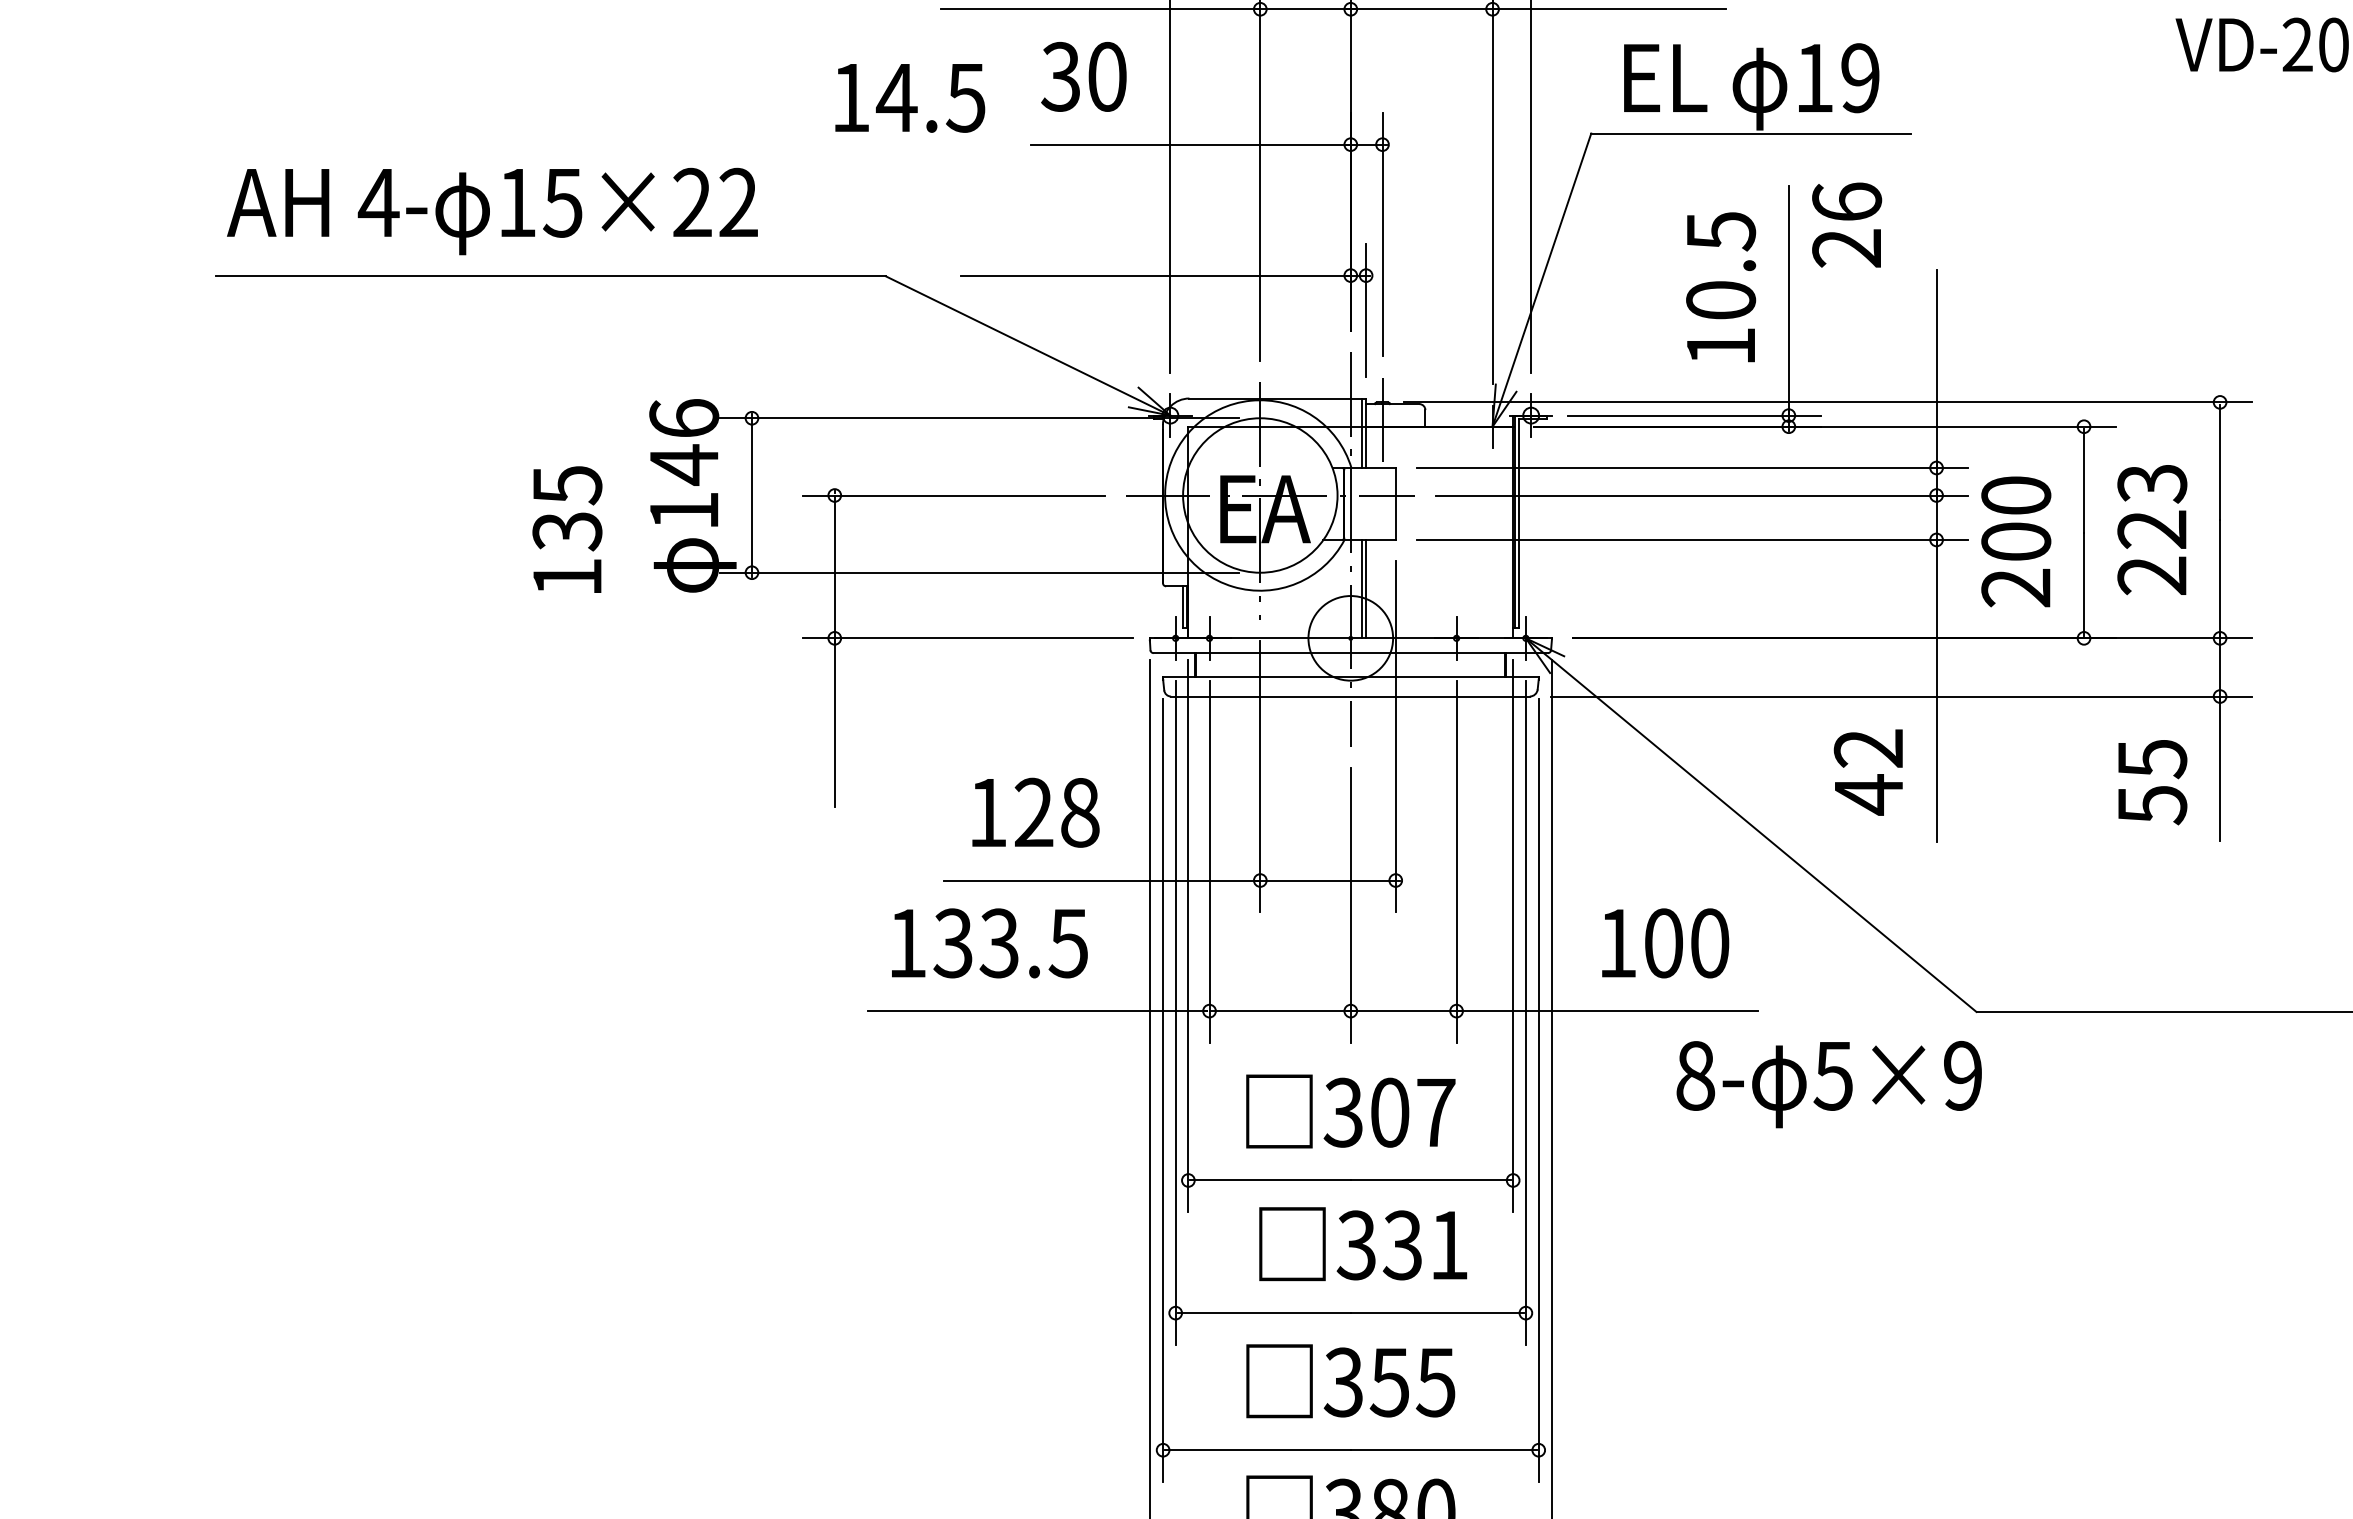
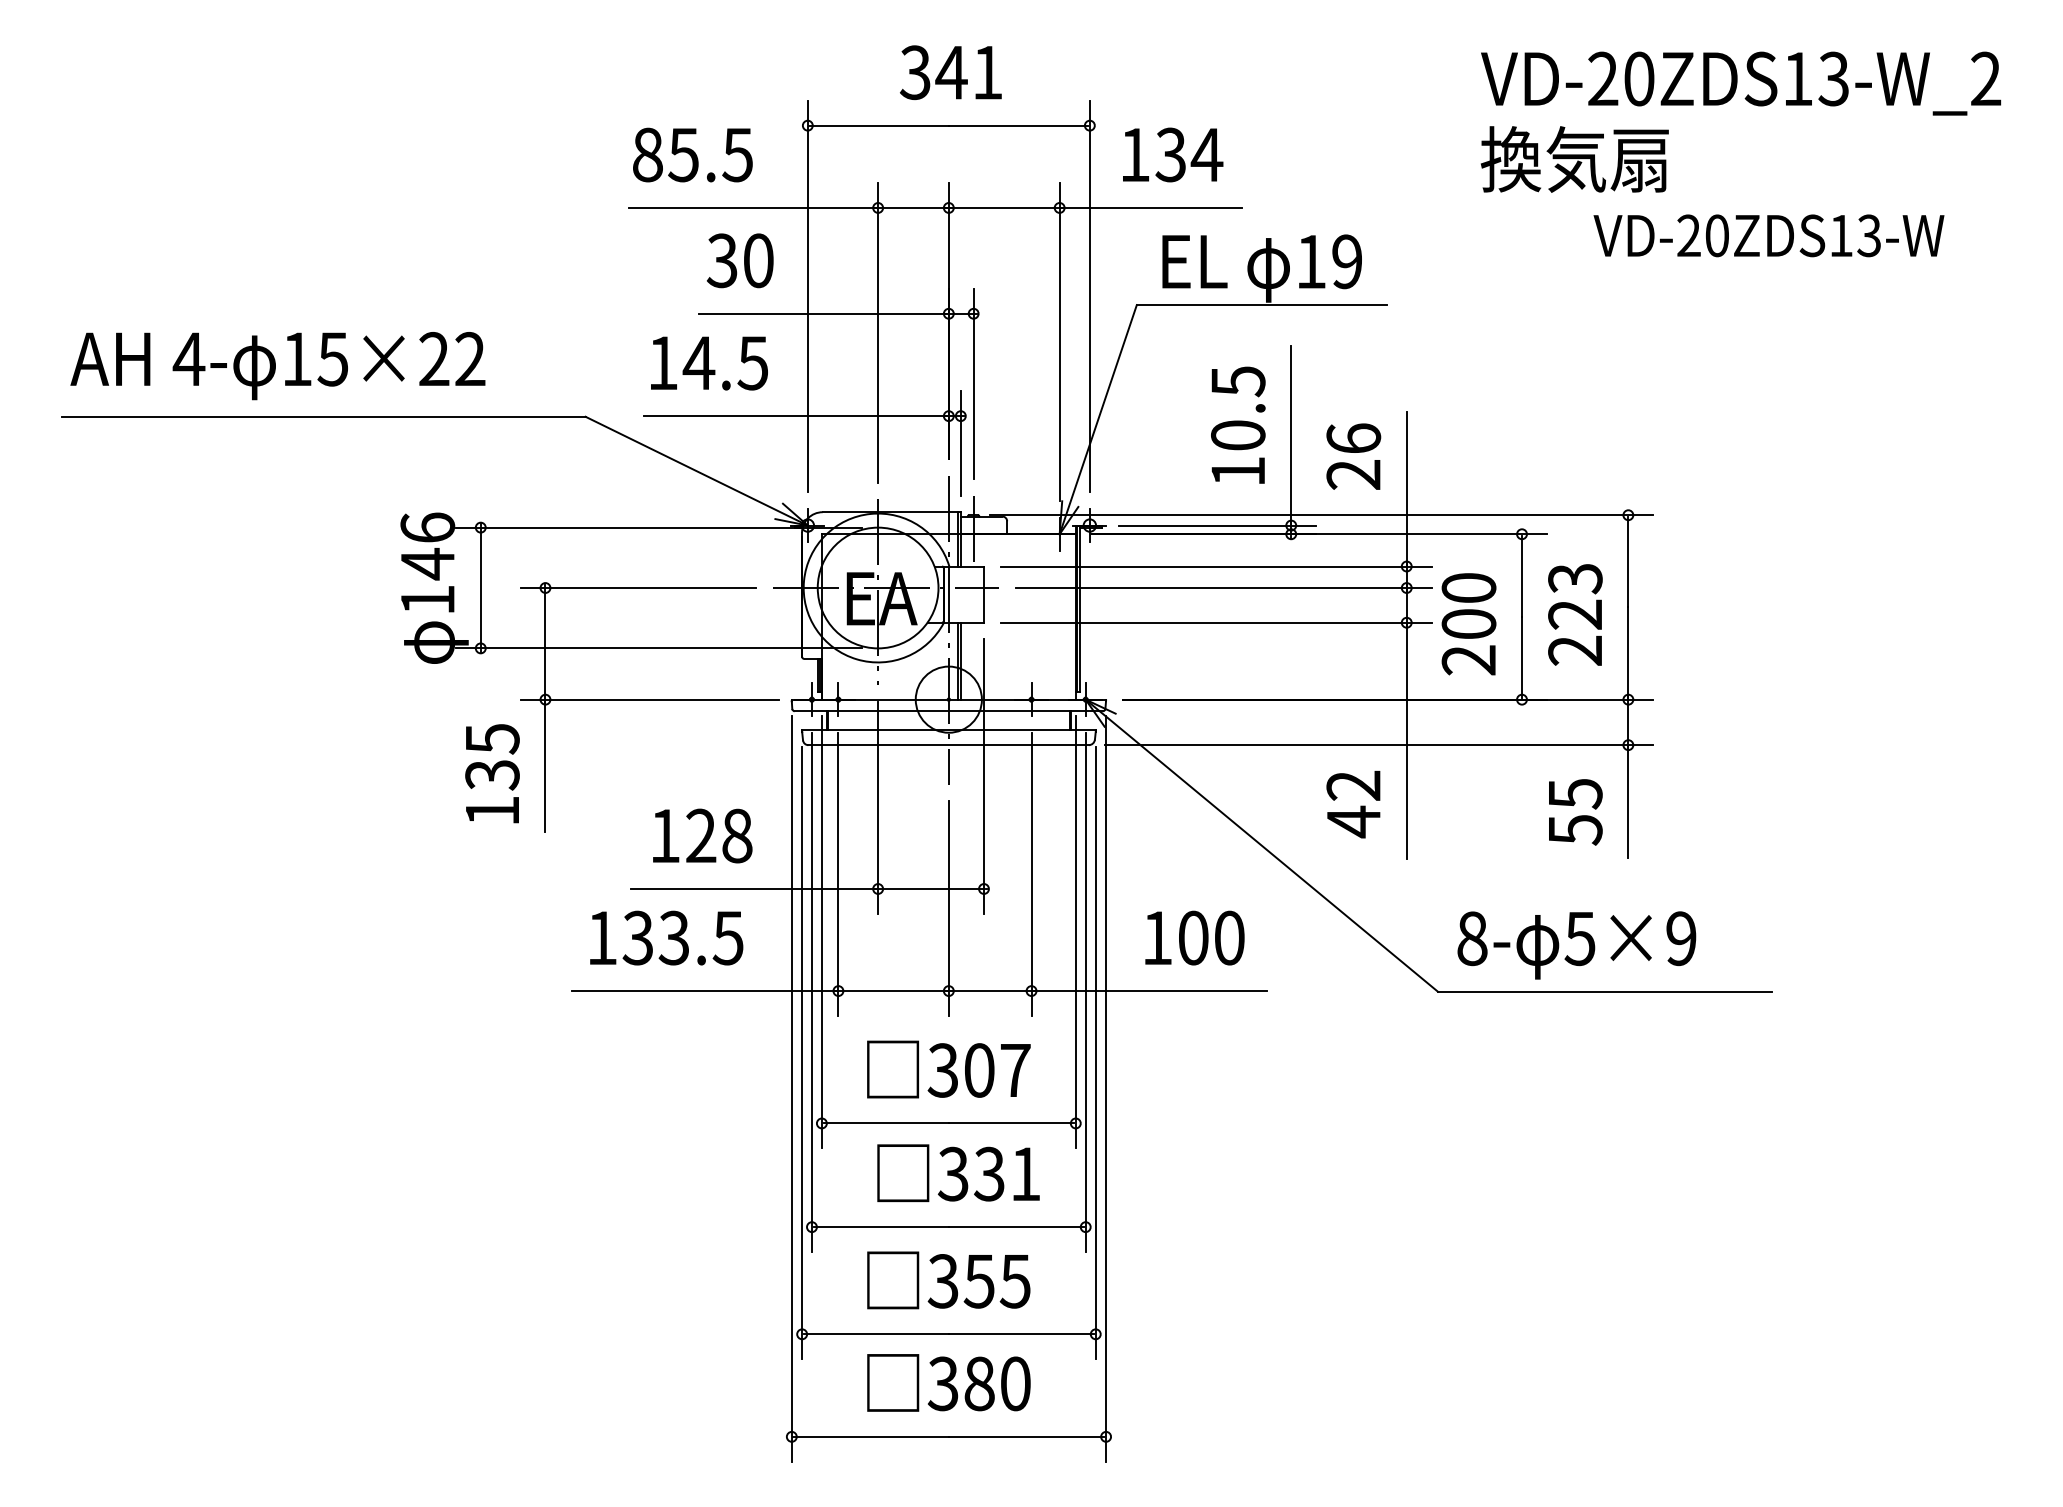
text: (910, 98) -> (709, 363), moved
text: (1846, 224) -> (1353, 456), moved
text: (567, 529) -> (492, 773), moved
text: (1828, 1084) -> (1576, 945), moved

